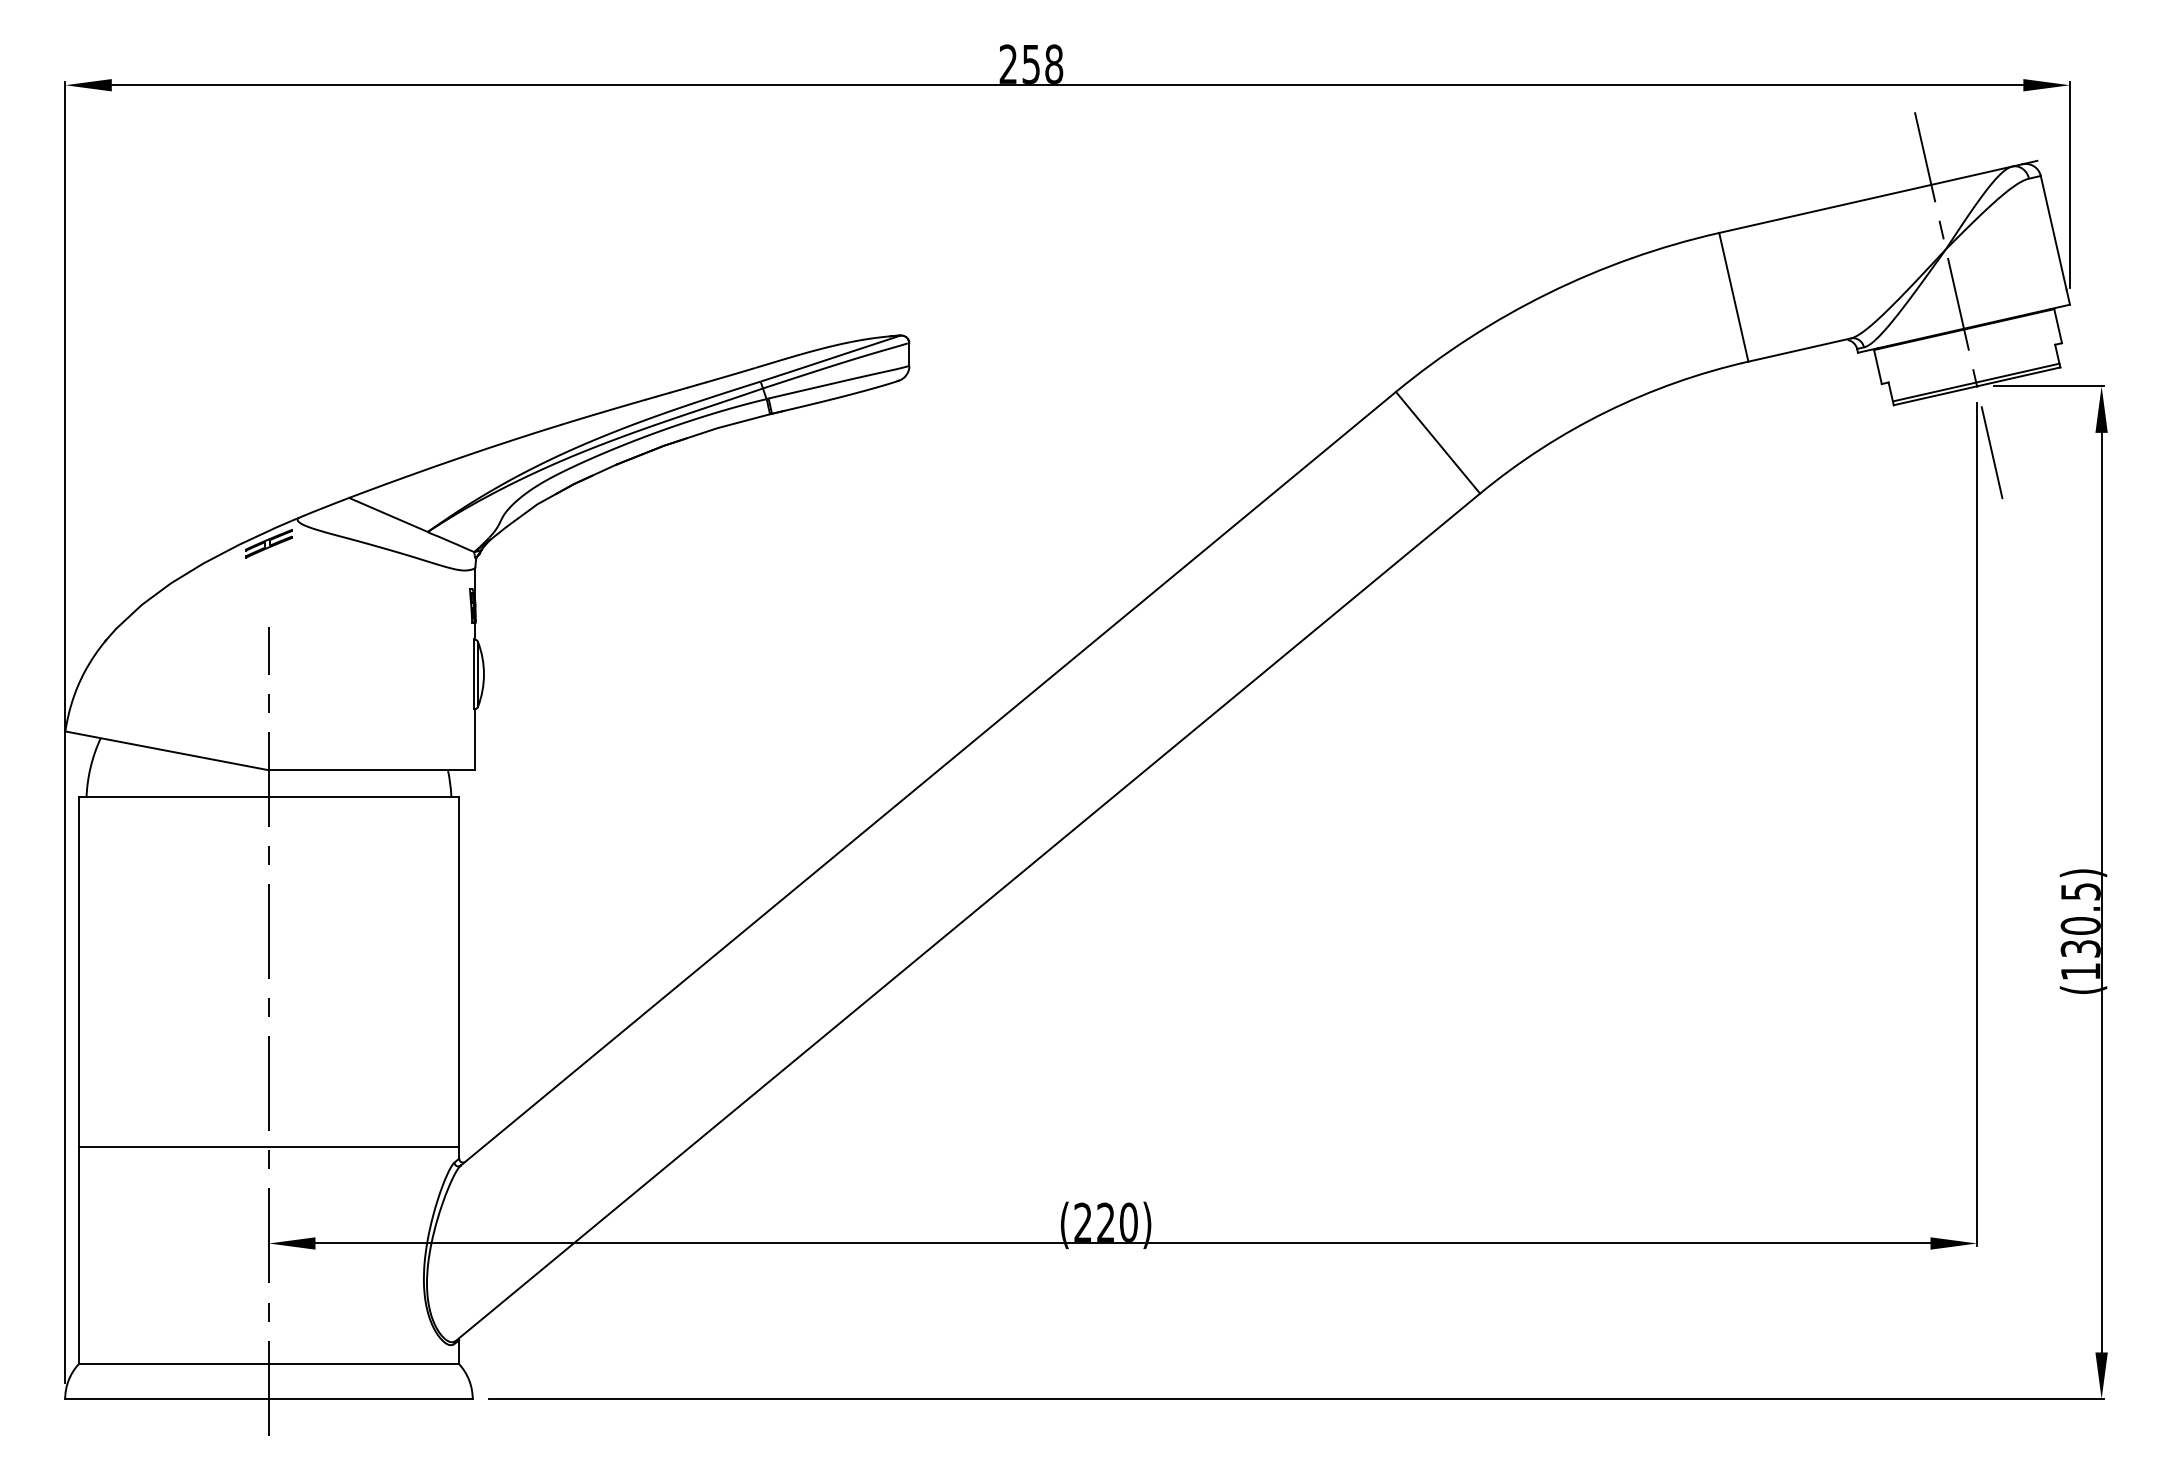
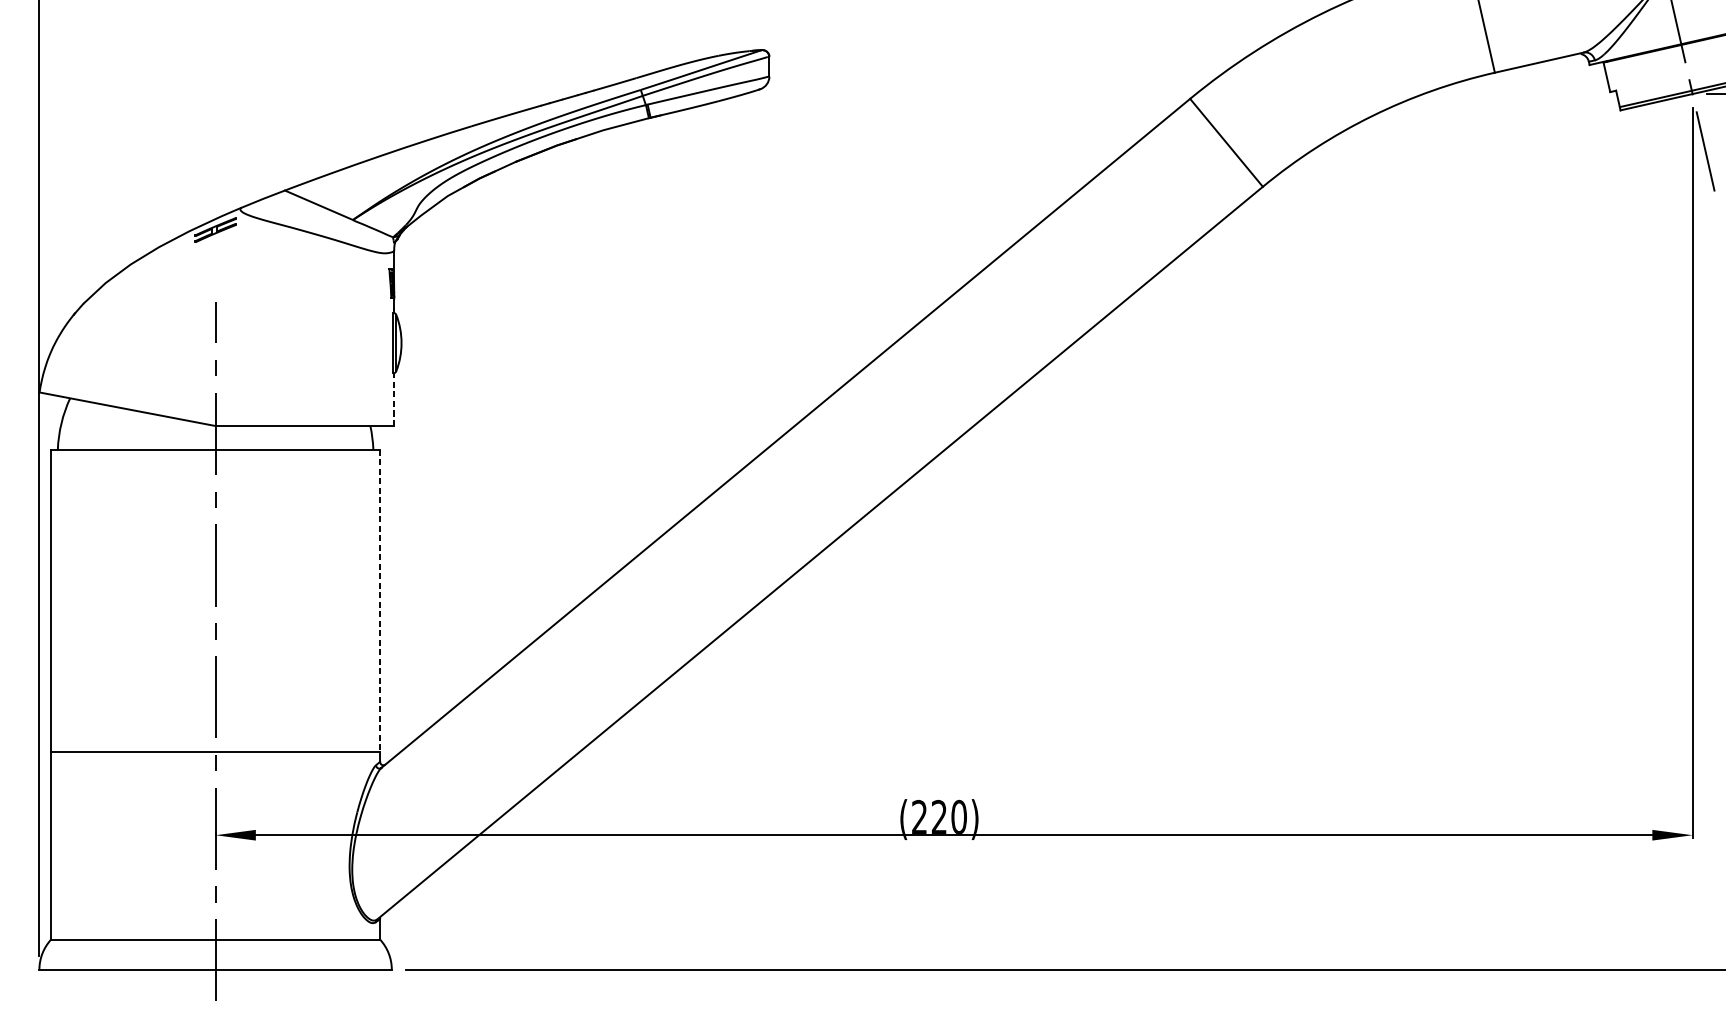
line: (475, 739) -> (394, 399), solid -> dashed
line: (459, 972) -> (380, 600), solid -> dashed

